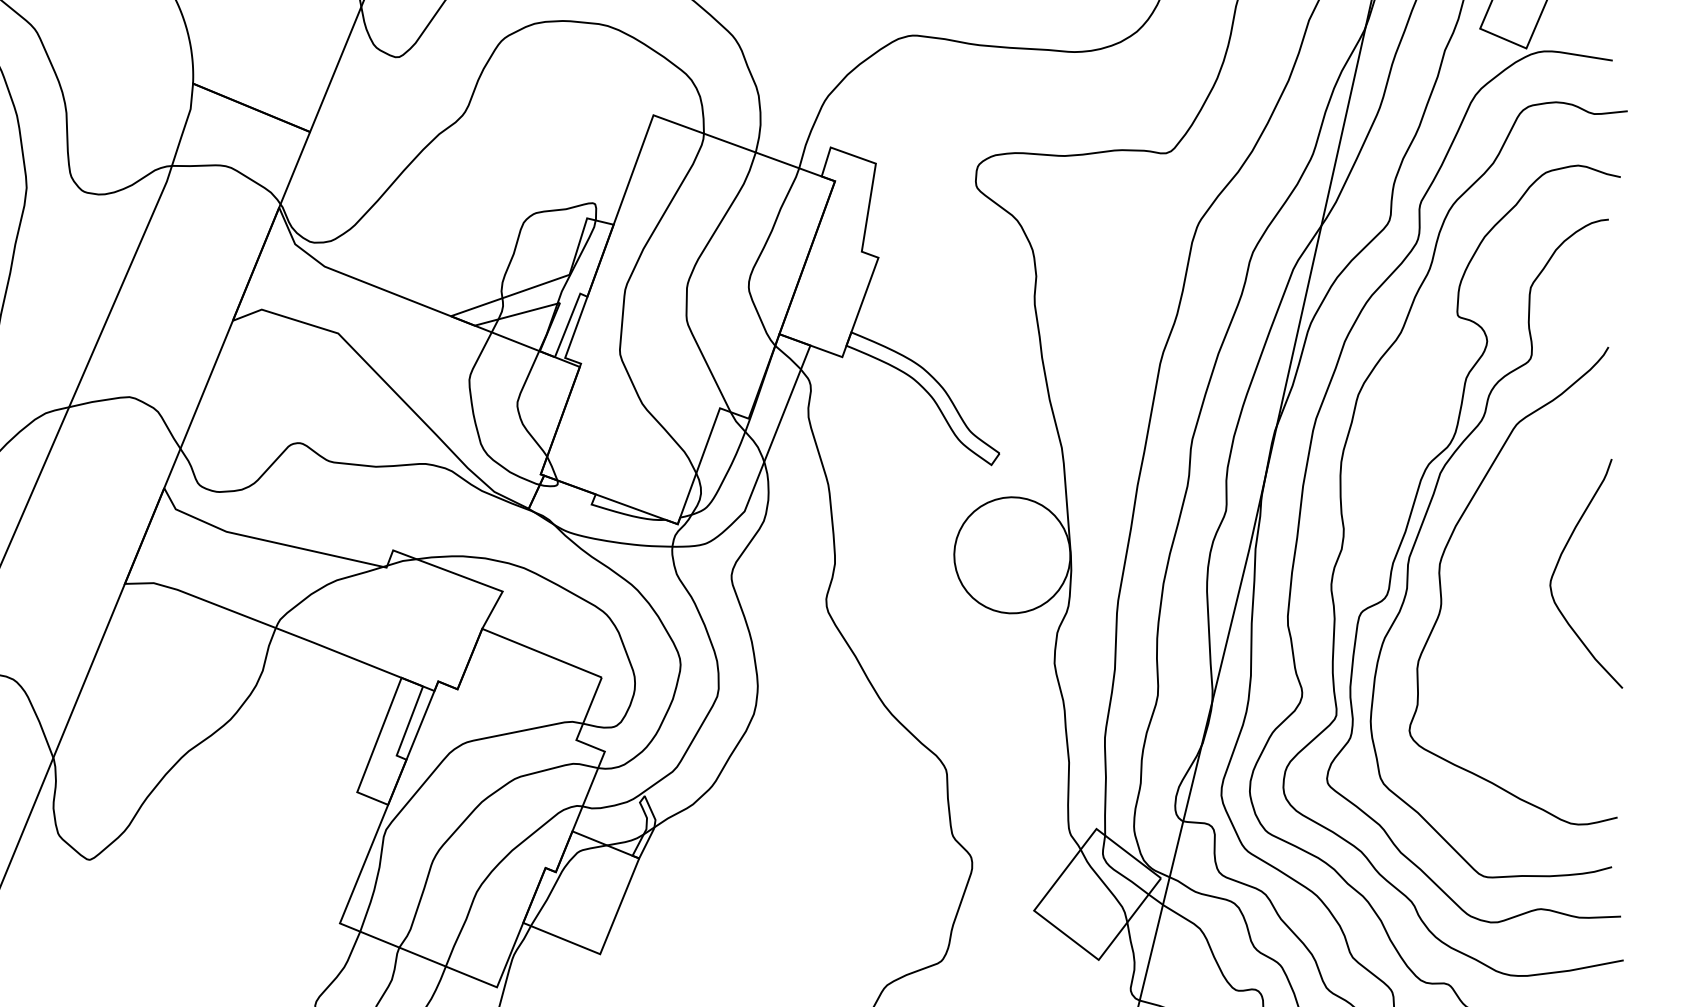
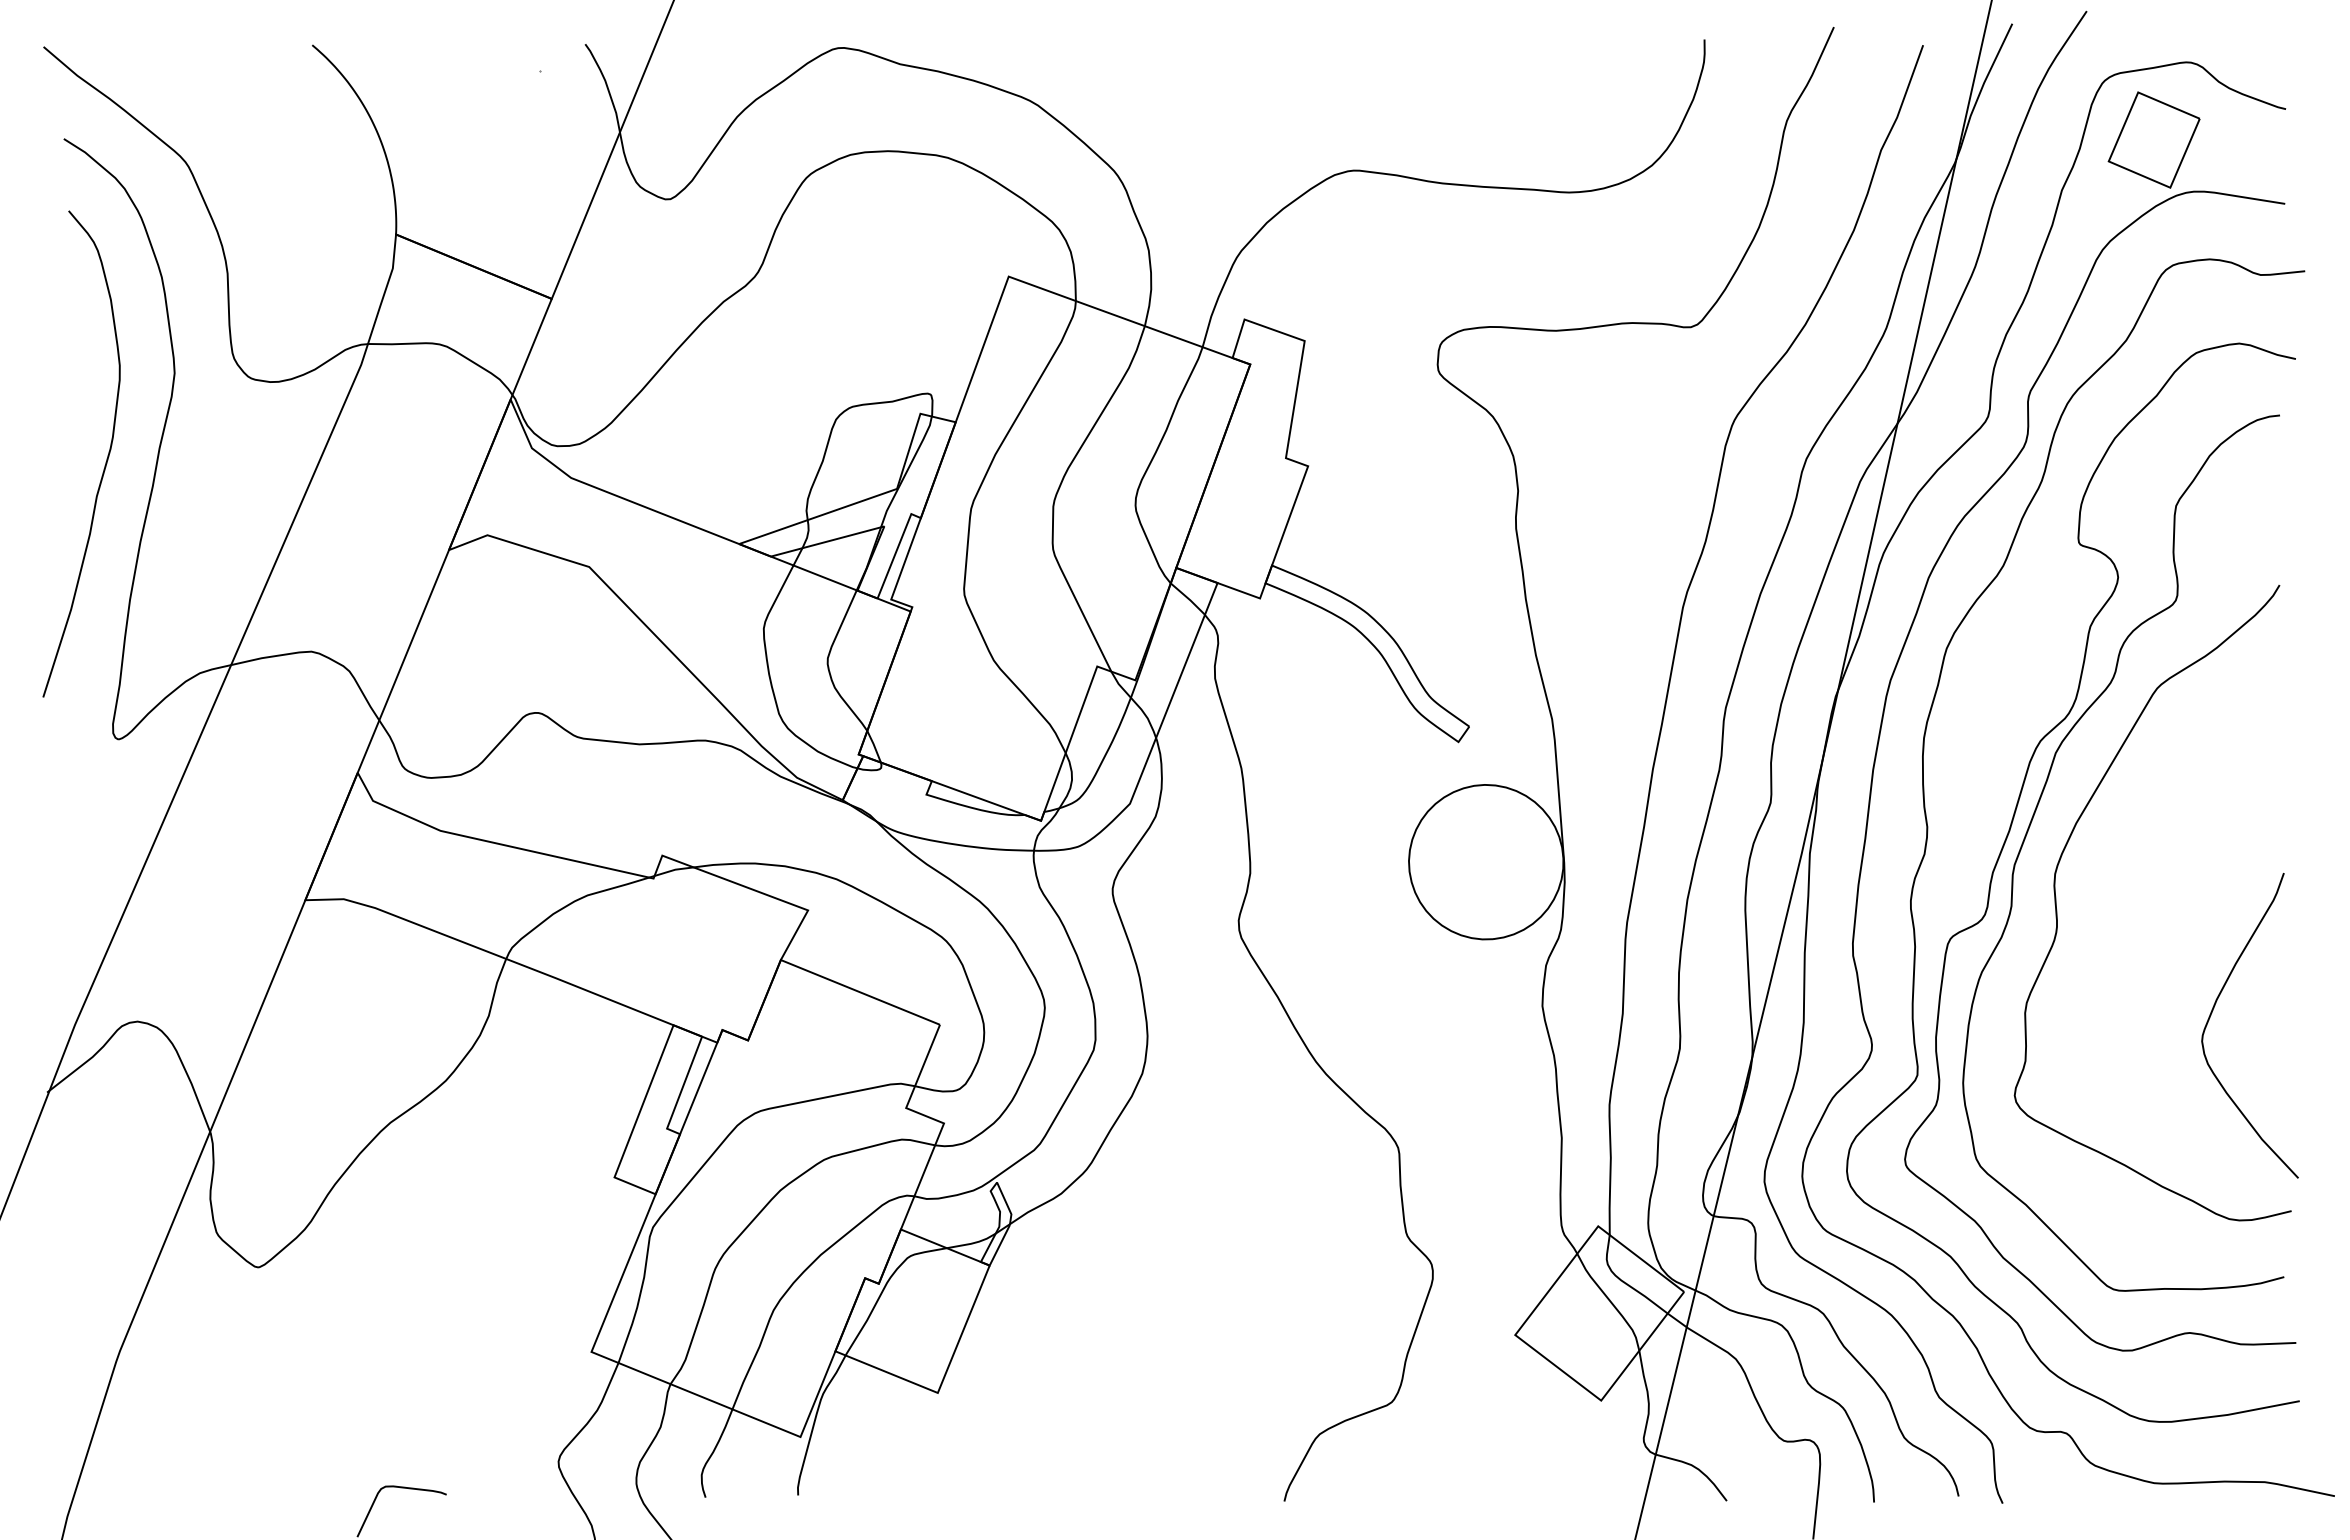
curve: (1558, 564) -> (2212, 1013), moved

